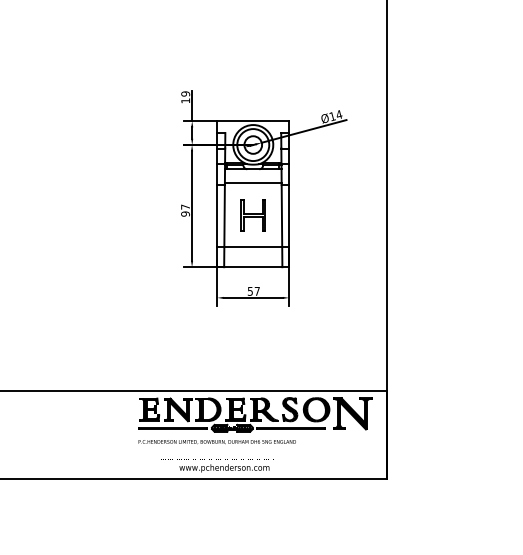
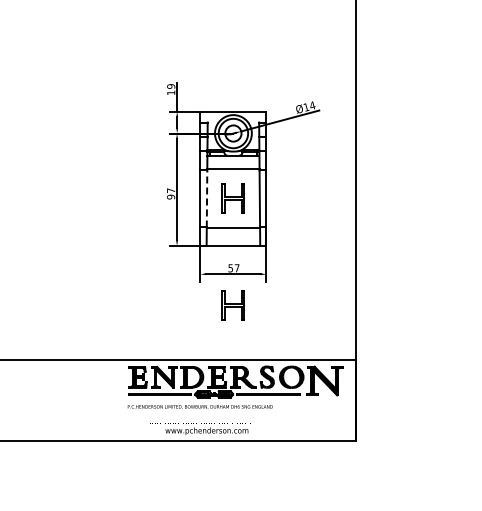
line: (225, 215) -> (207, 198), solid -> dashed
part: (252, 331) -> (232, 305), added

